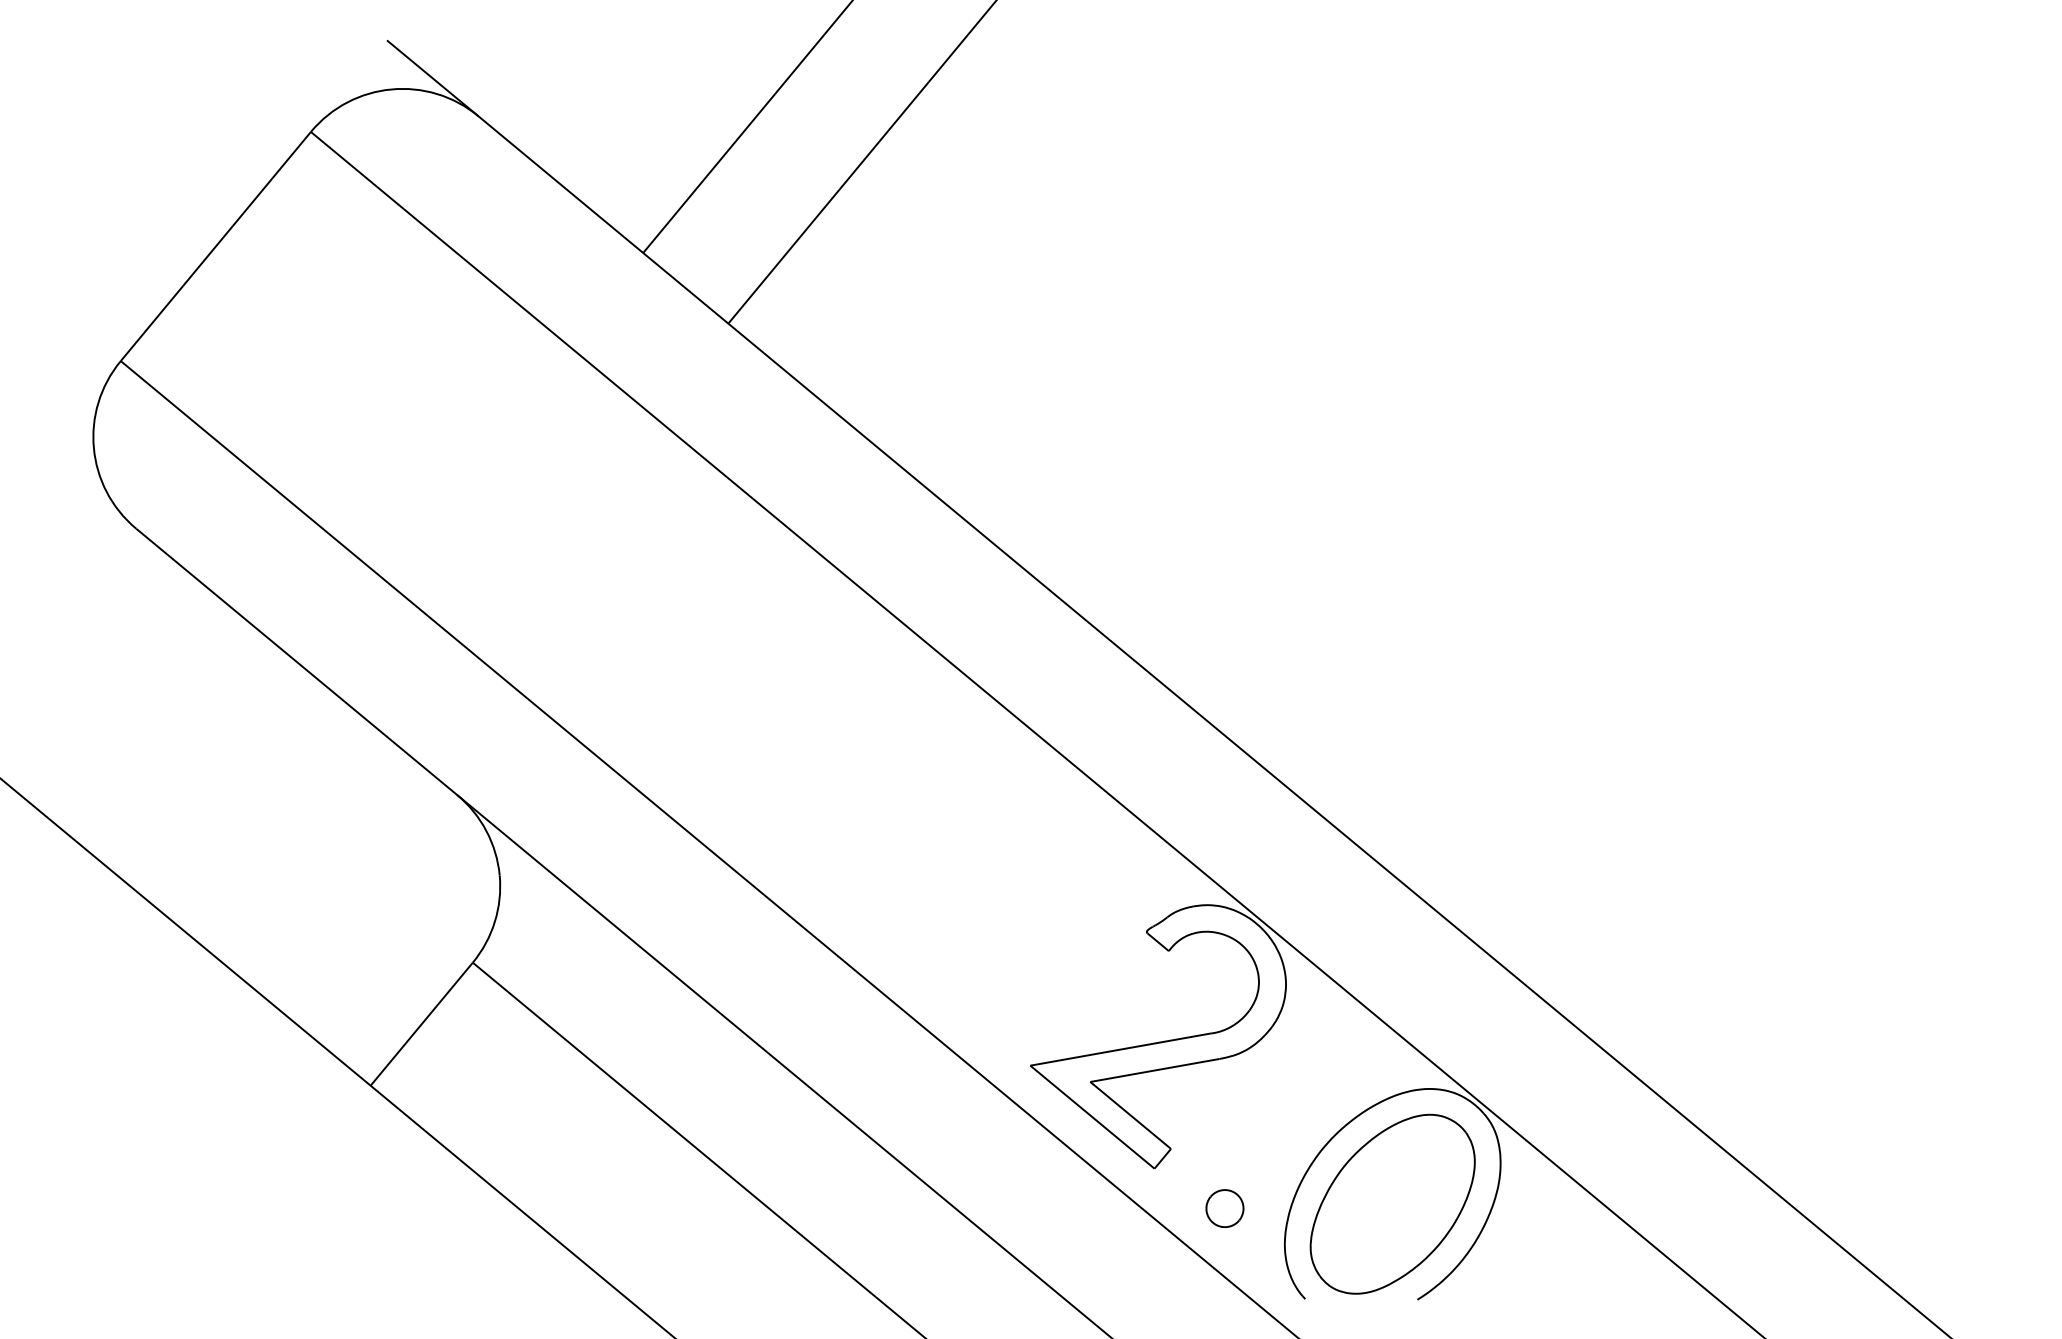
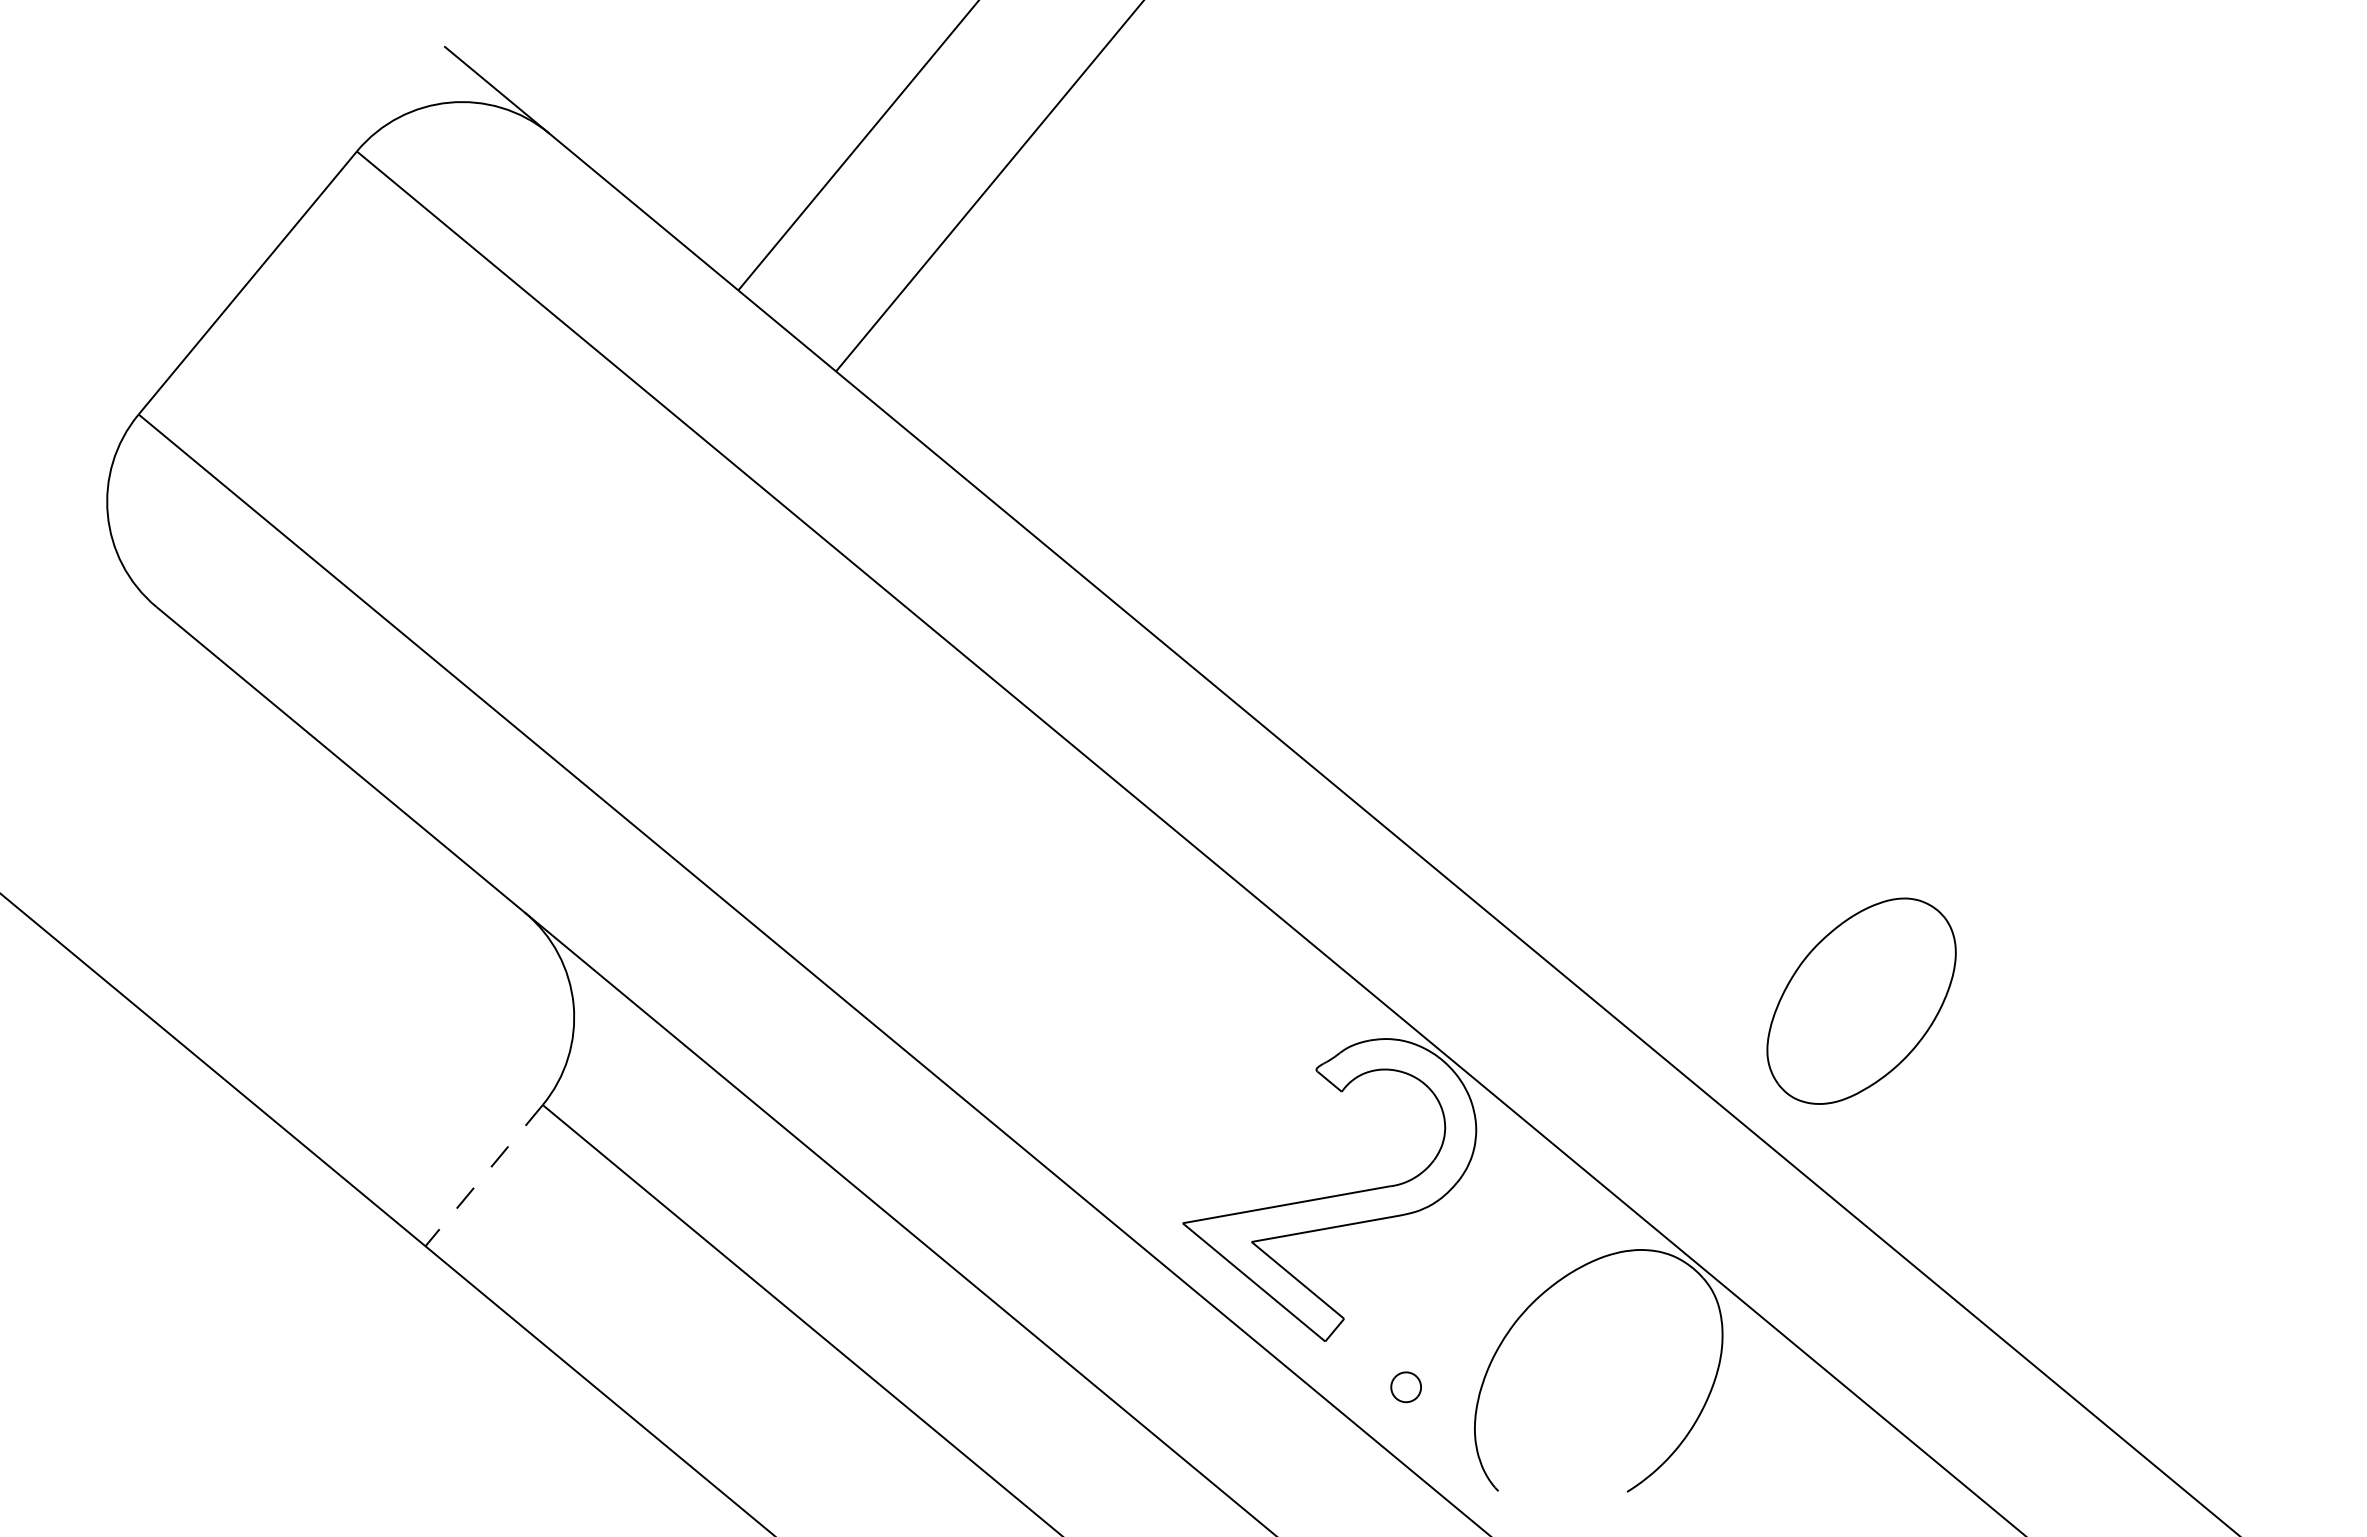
line: (421, 1024) -> (483, 1176), solid -> dashed
part: (1392, 1203) -> (1861, 1000), moved
part: (1224, 1208) -> (1405, 1387), size x0.7

